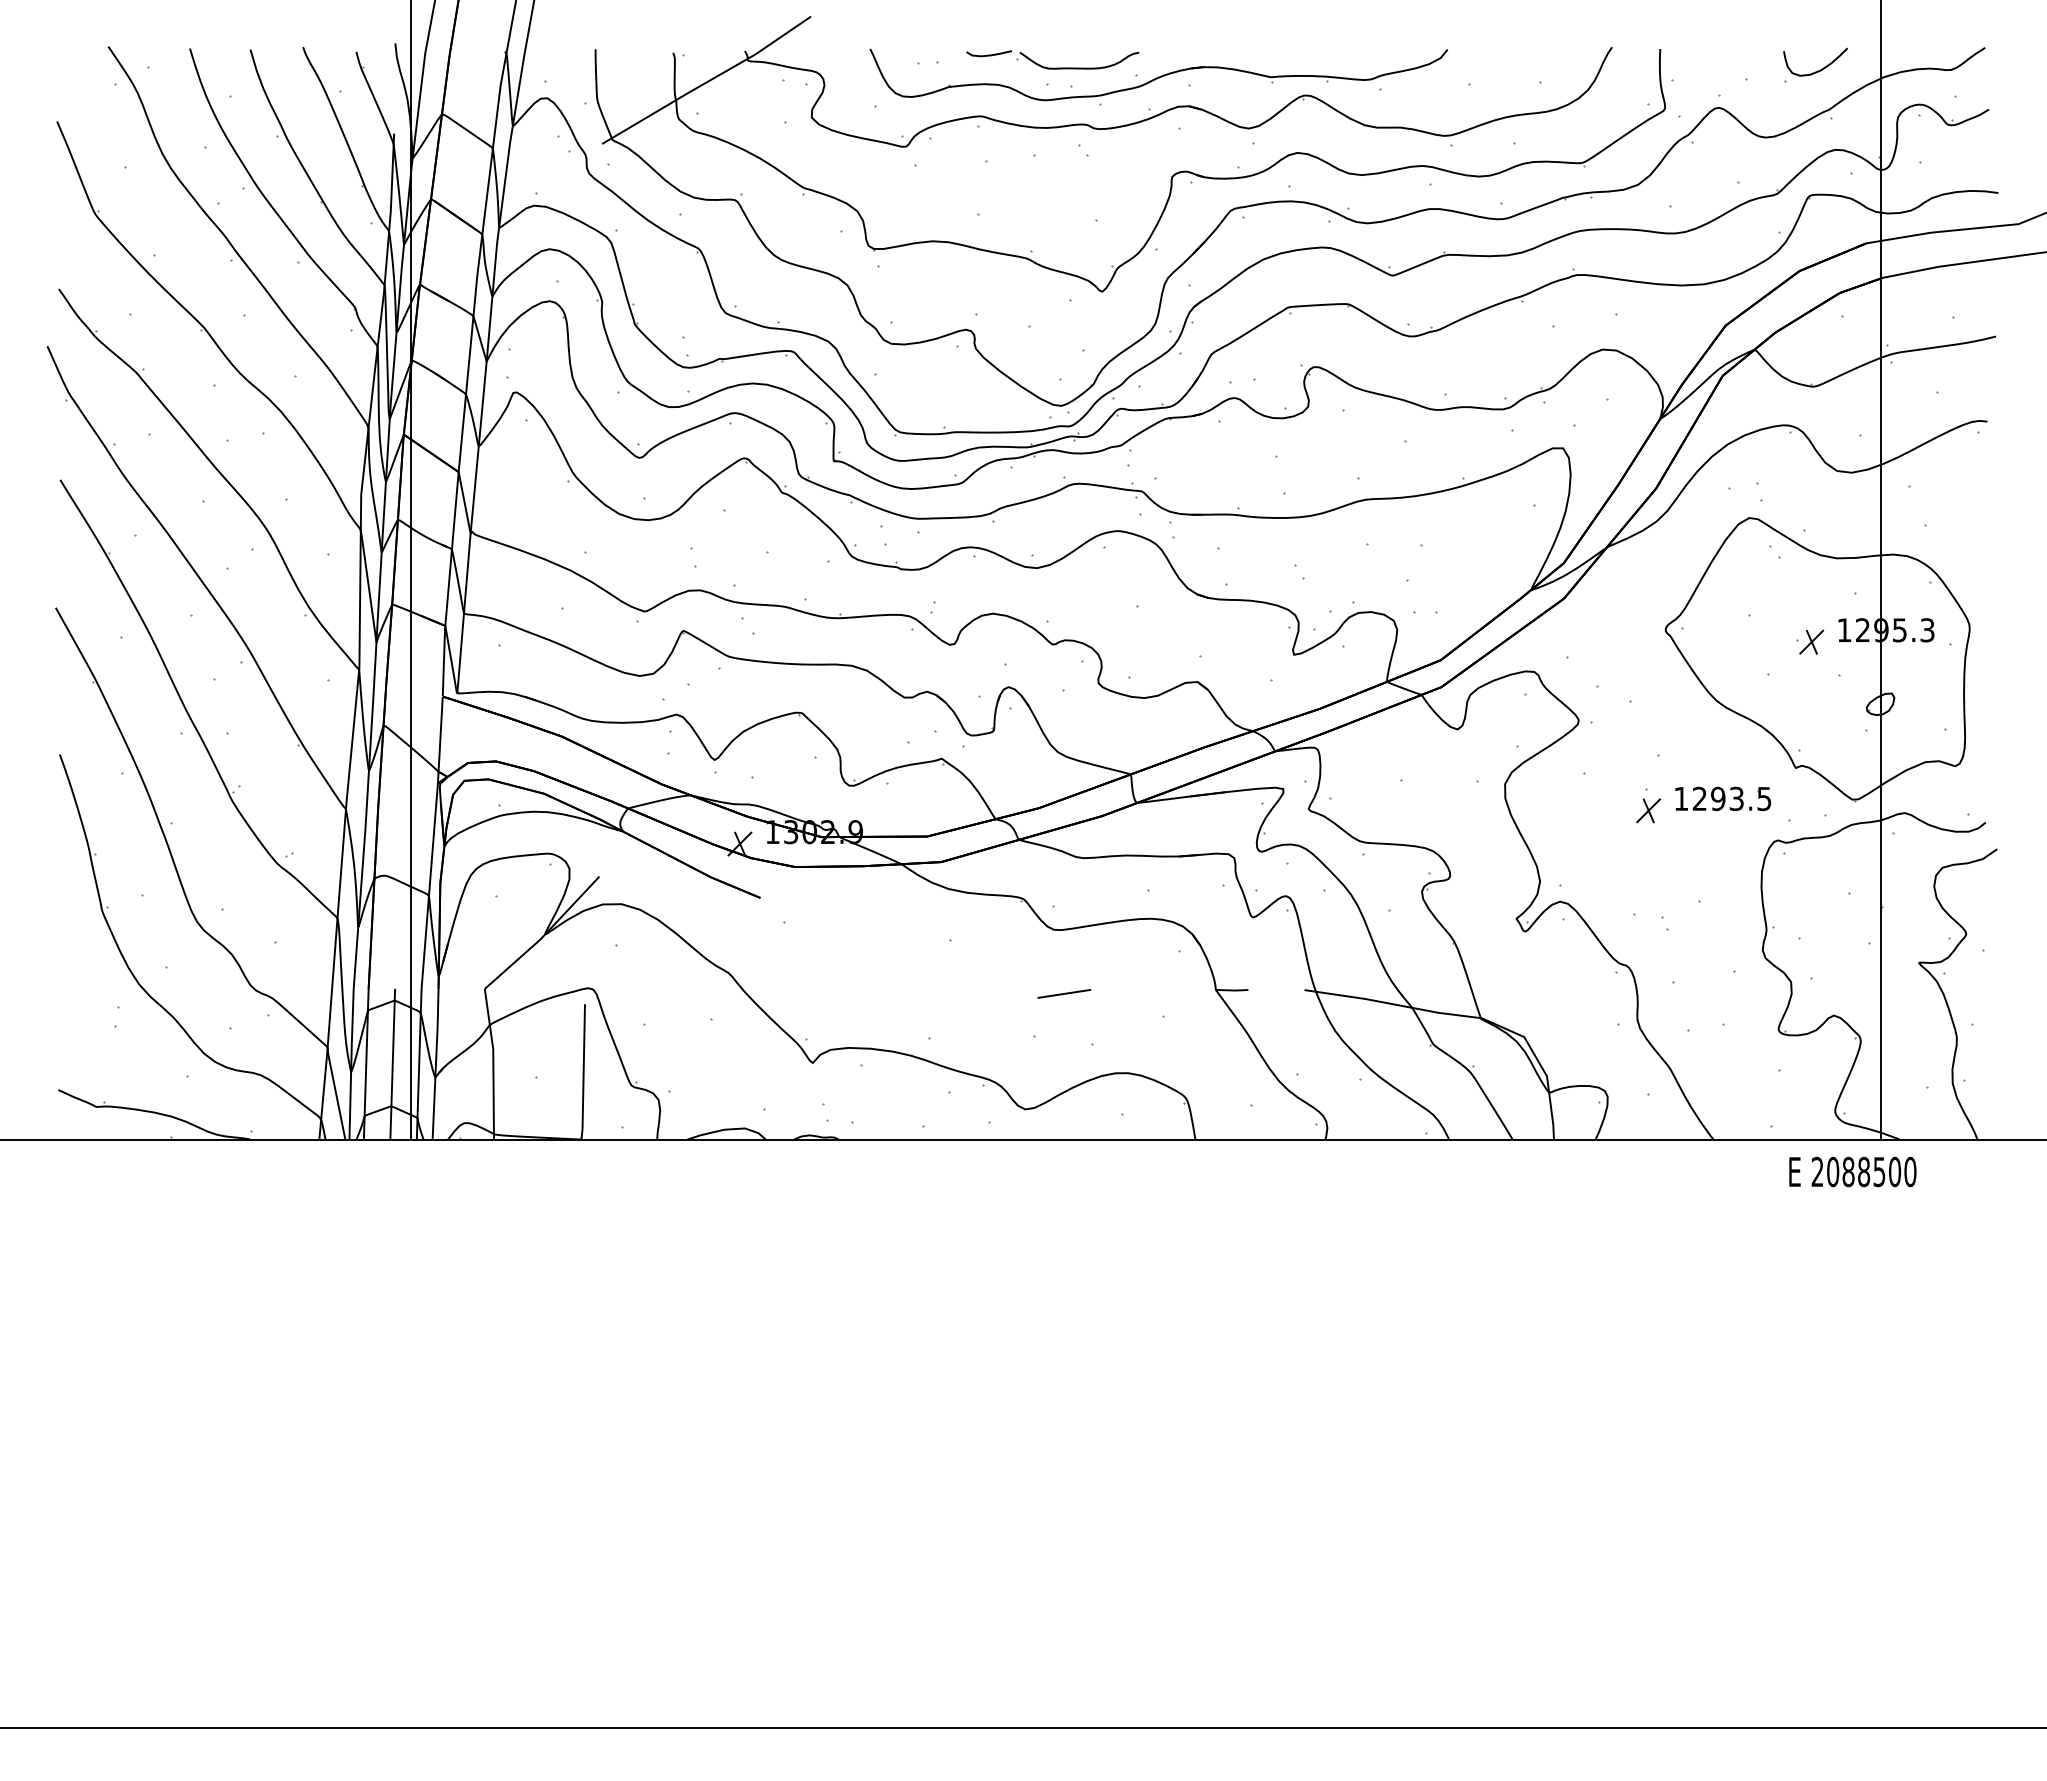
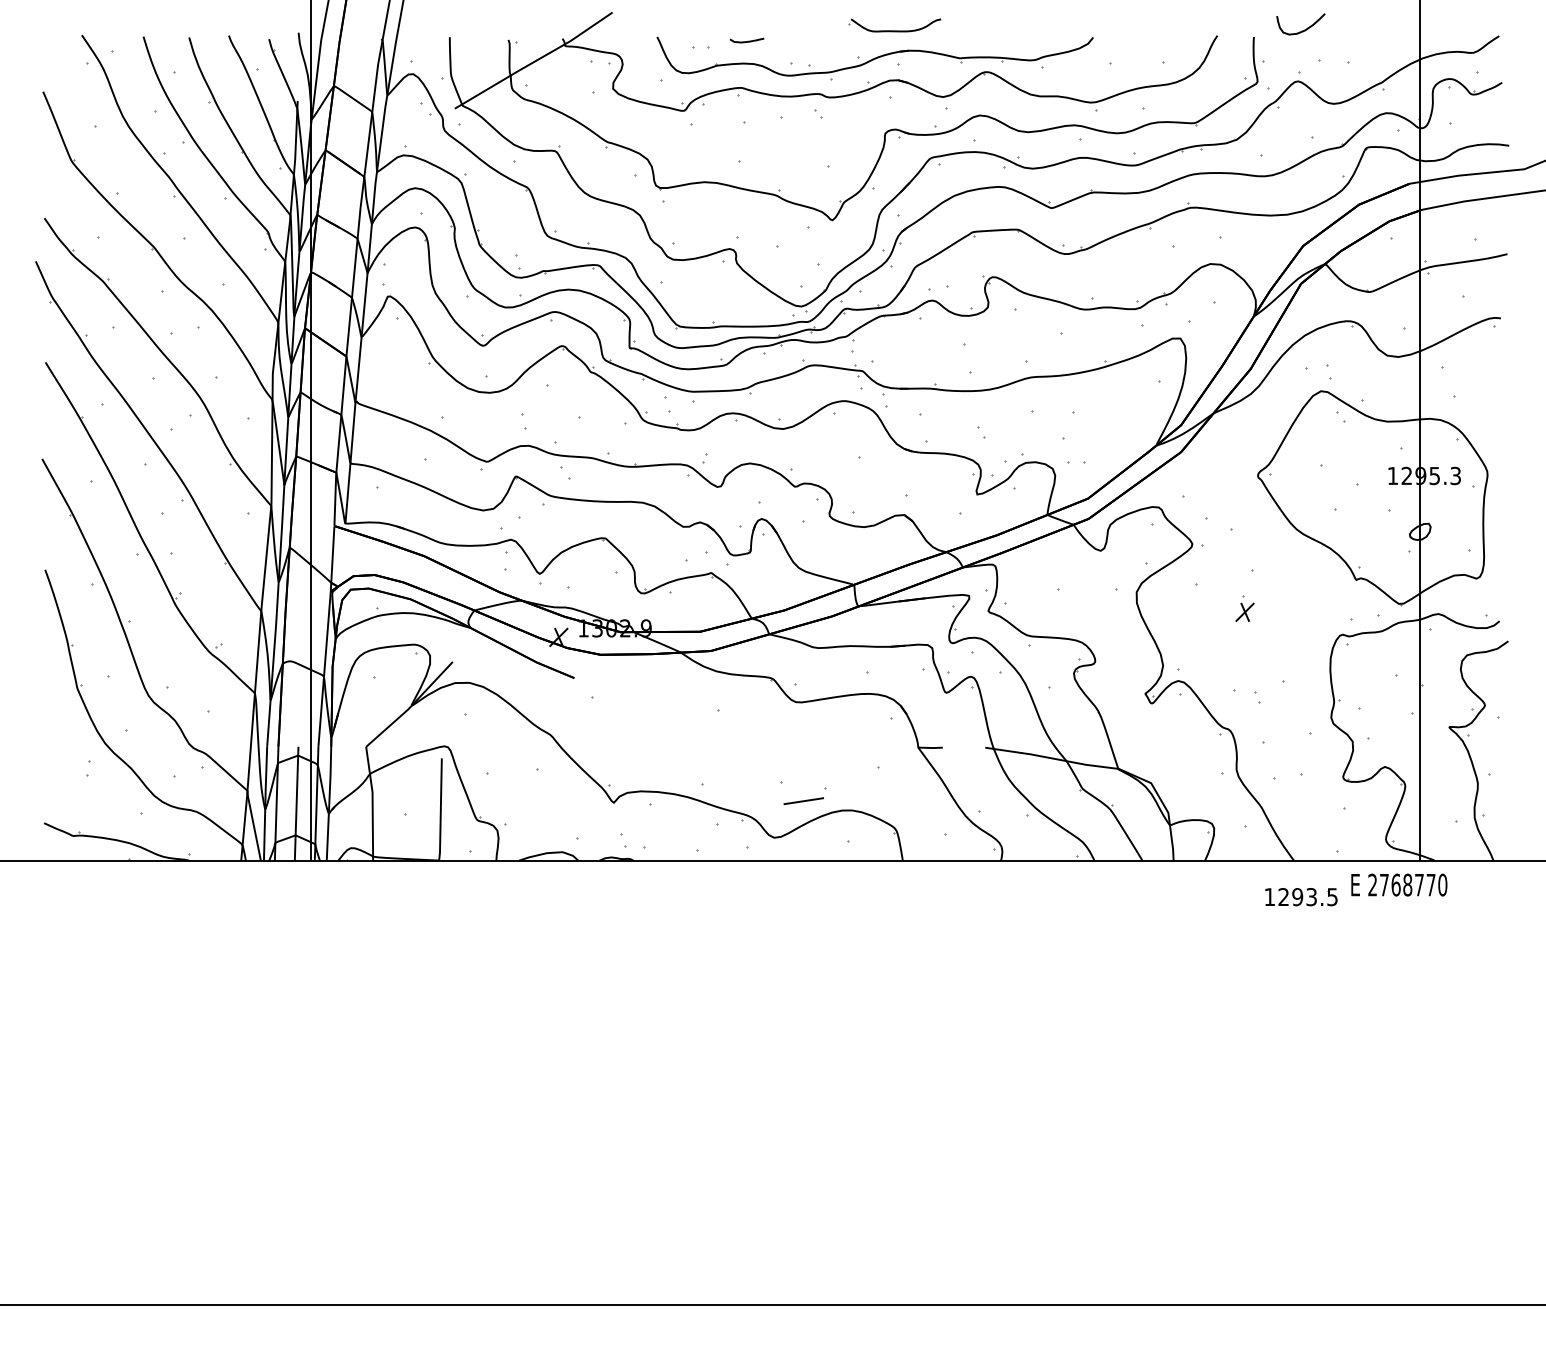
part: (1077, 67) -> (894, 30), moved
curve: (1821, 68) -> (1305, 29), moved
part: (1811, 641) -> (1368, 484), removed
part: (1723, 798) -> (1301, 896), moved
line: (1064, 993) -> (803, 800), moved
text: (1864, 1171) -> (1408, 884), 2088500 -> 2768770

